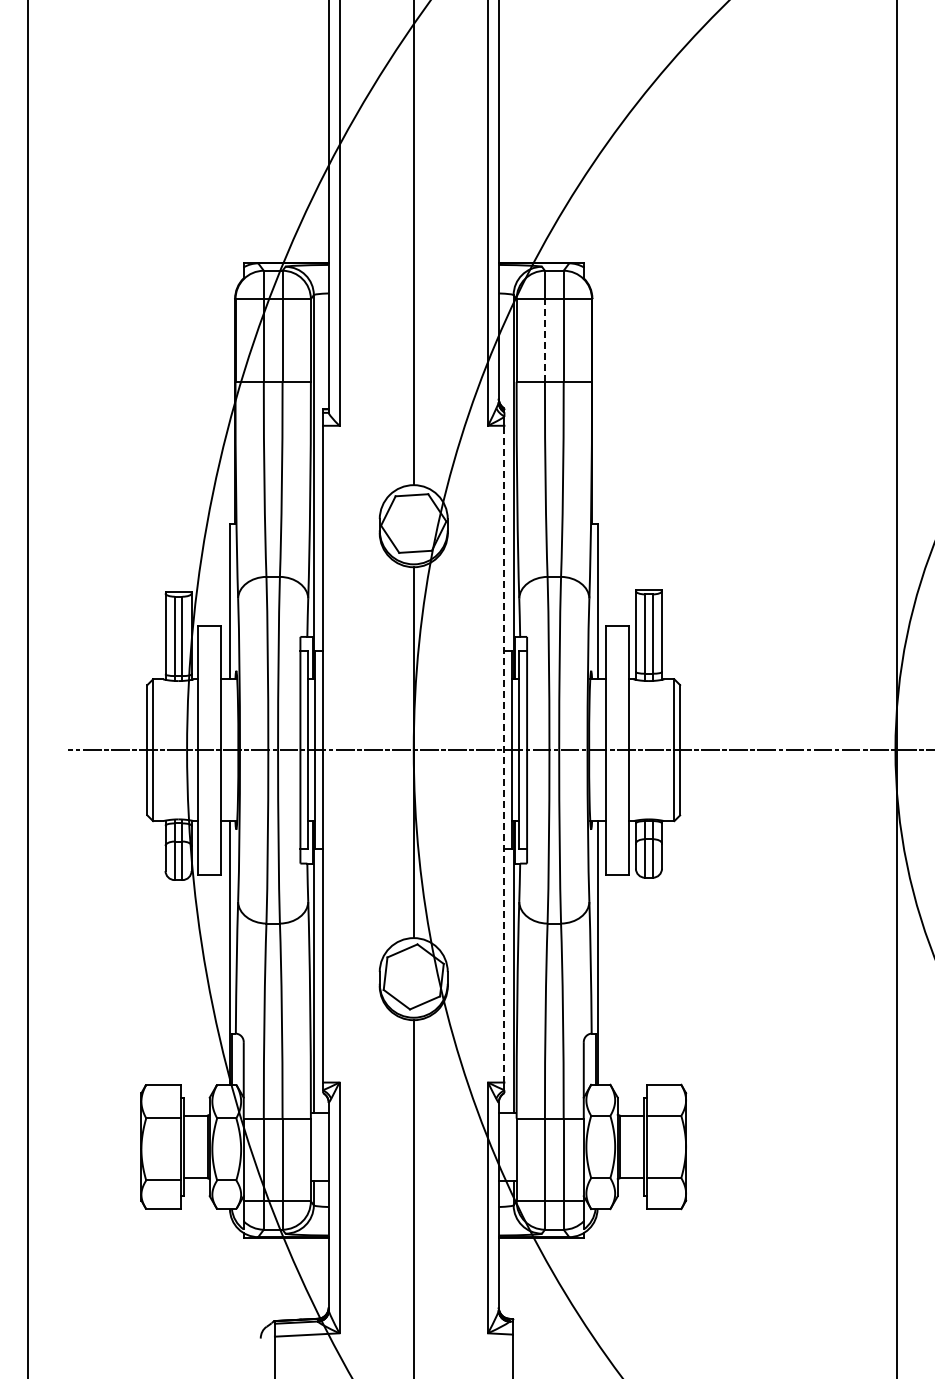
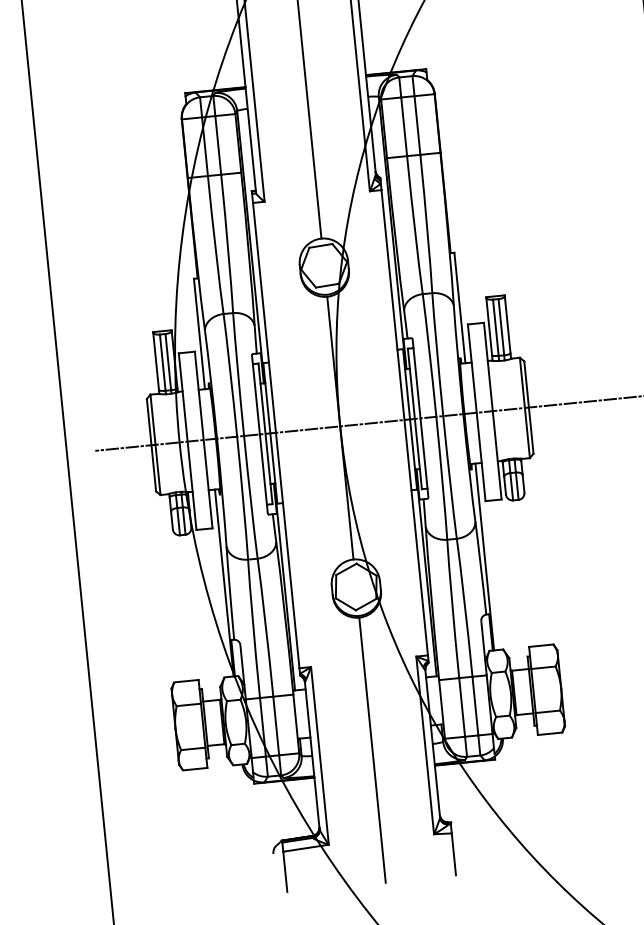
line: (544, 339) -> (403, 126), dashed -> solid
line: (504, 753) -> (404, 422), dashed -> solid

